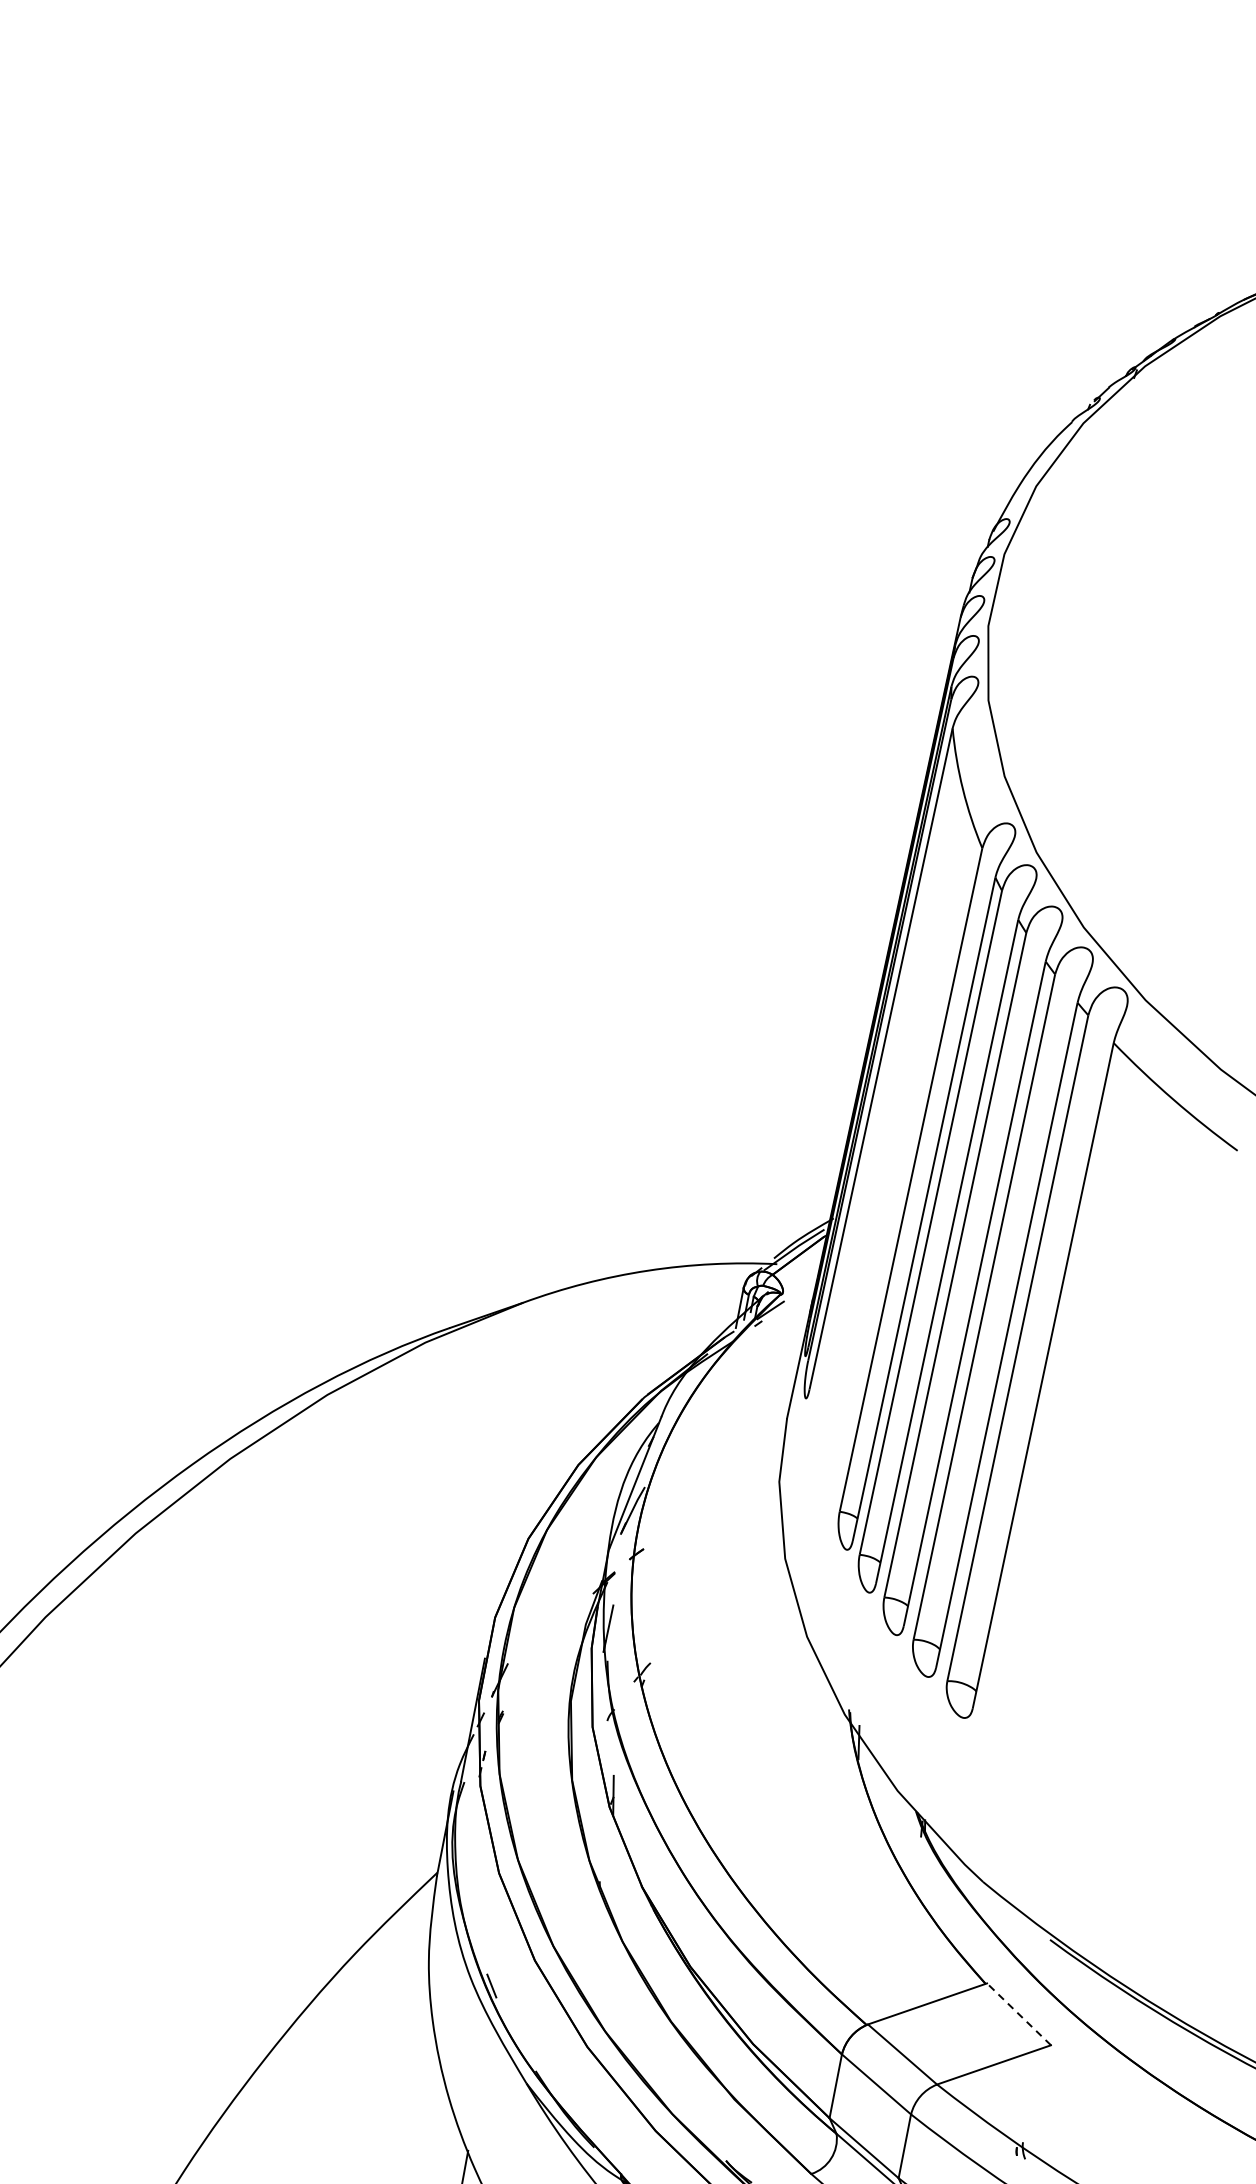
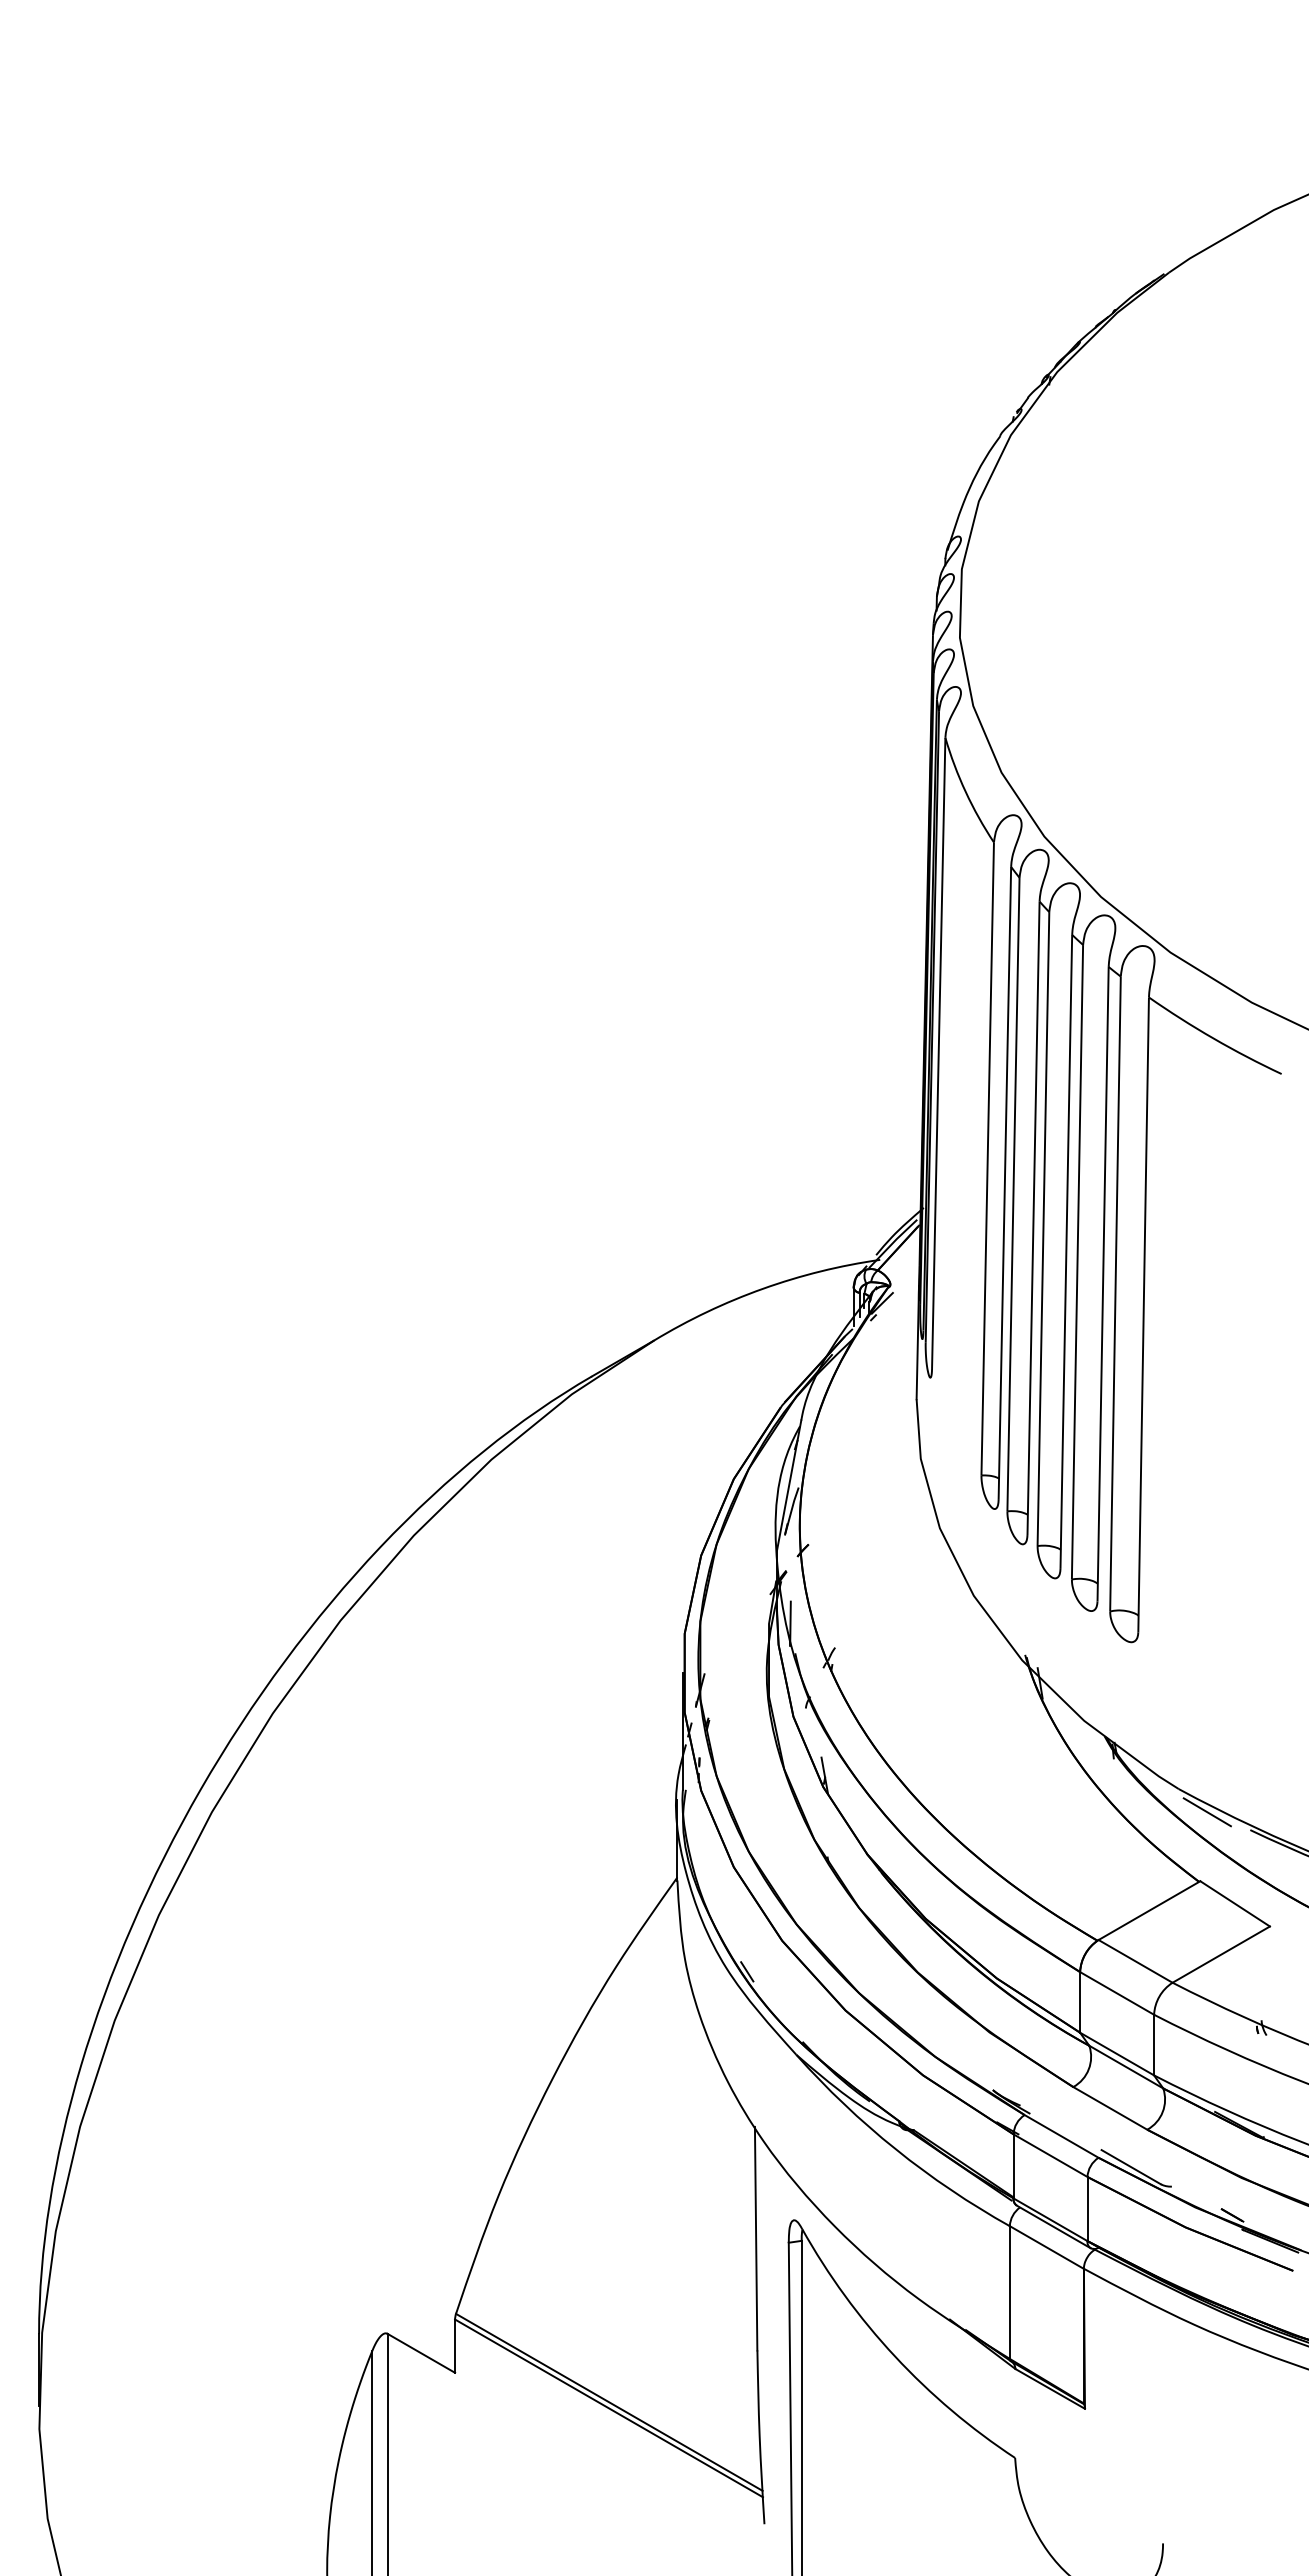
line: (1007, 1912) -> (1206, 1812), added
line: (1018, 2013) -> (1234, 1903), dashed -> solid

